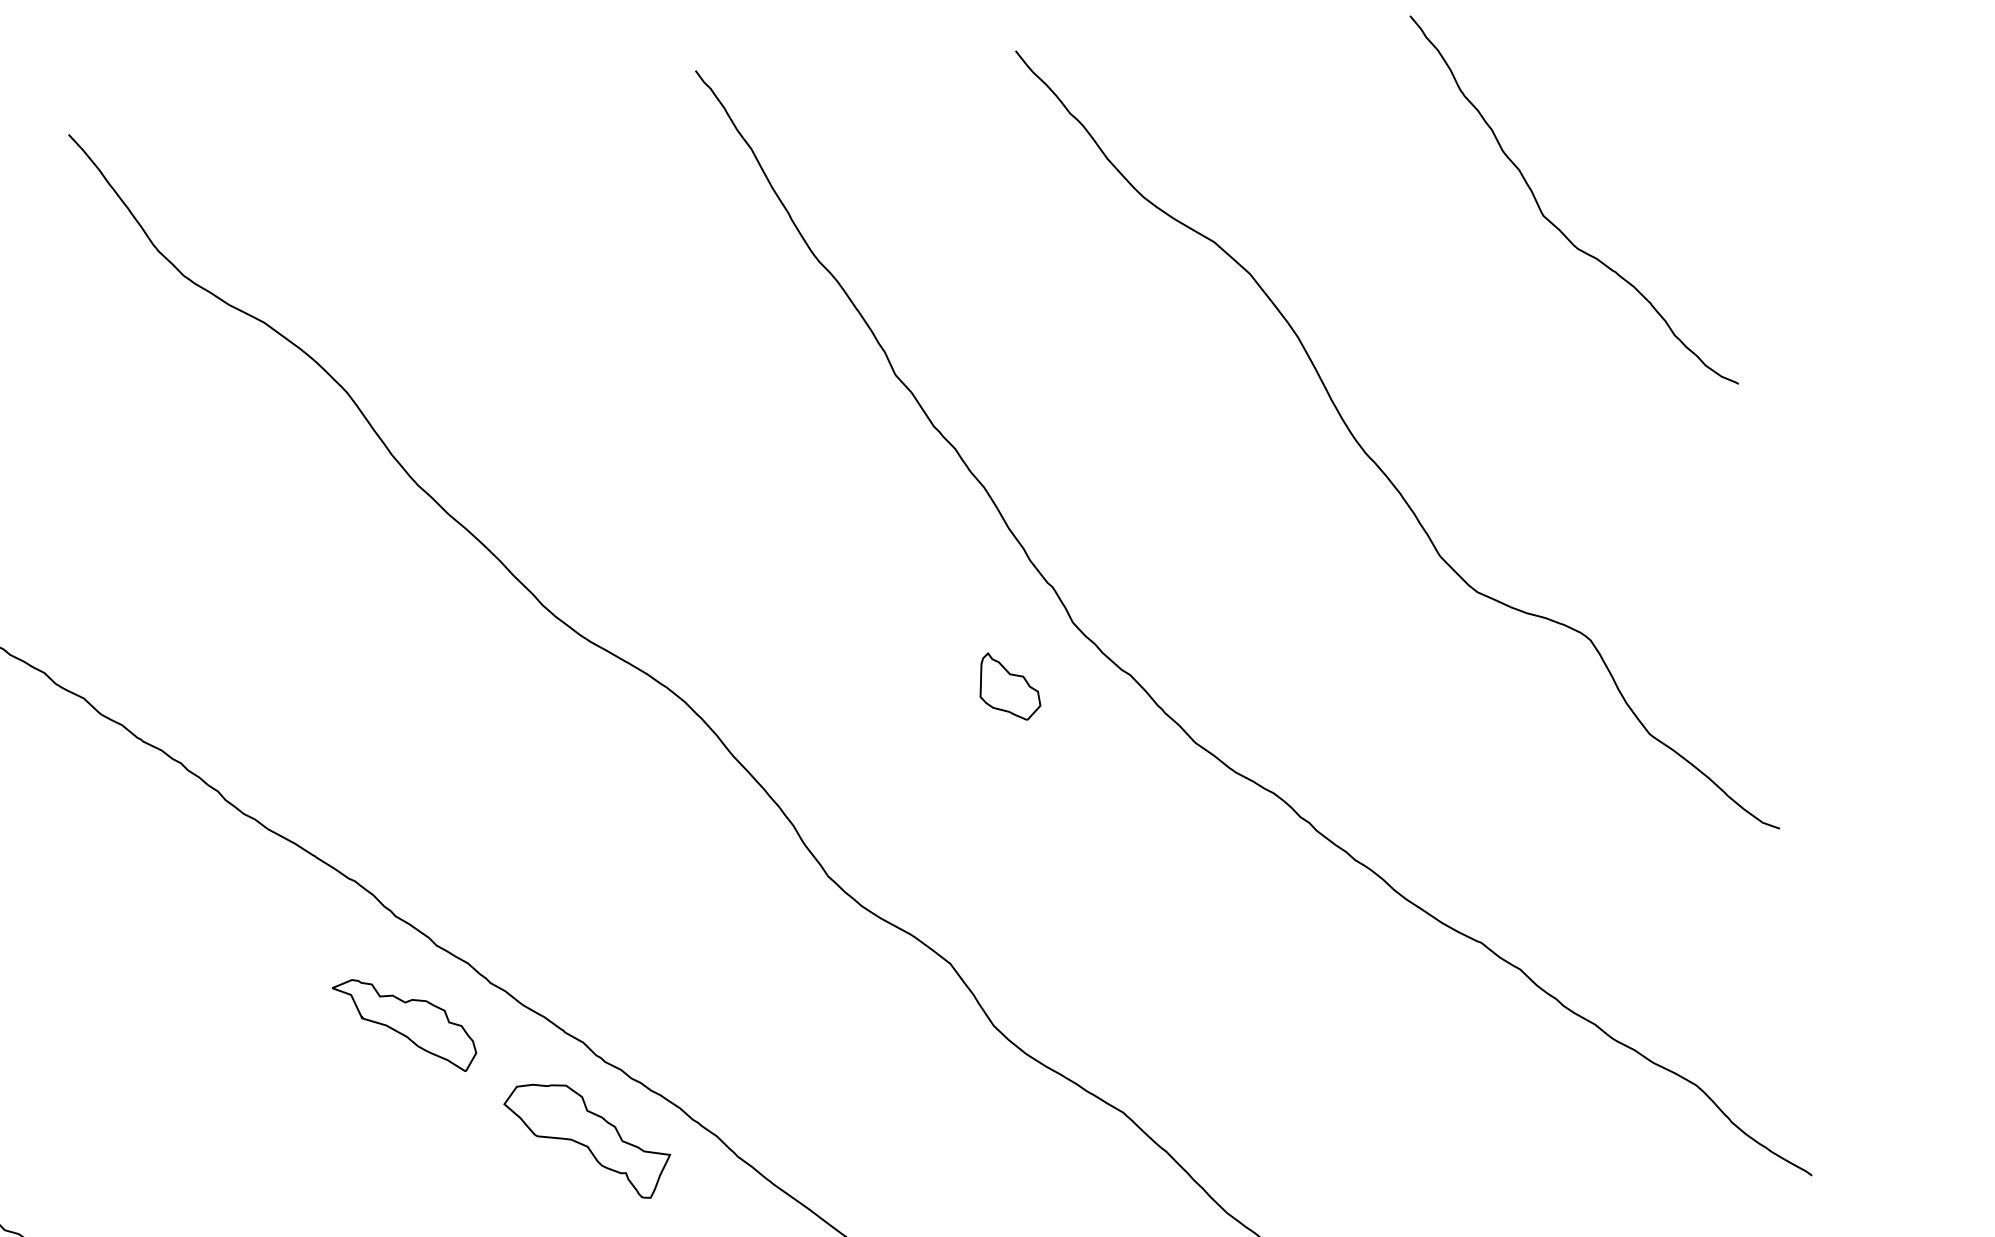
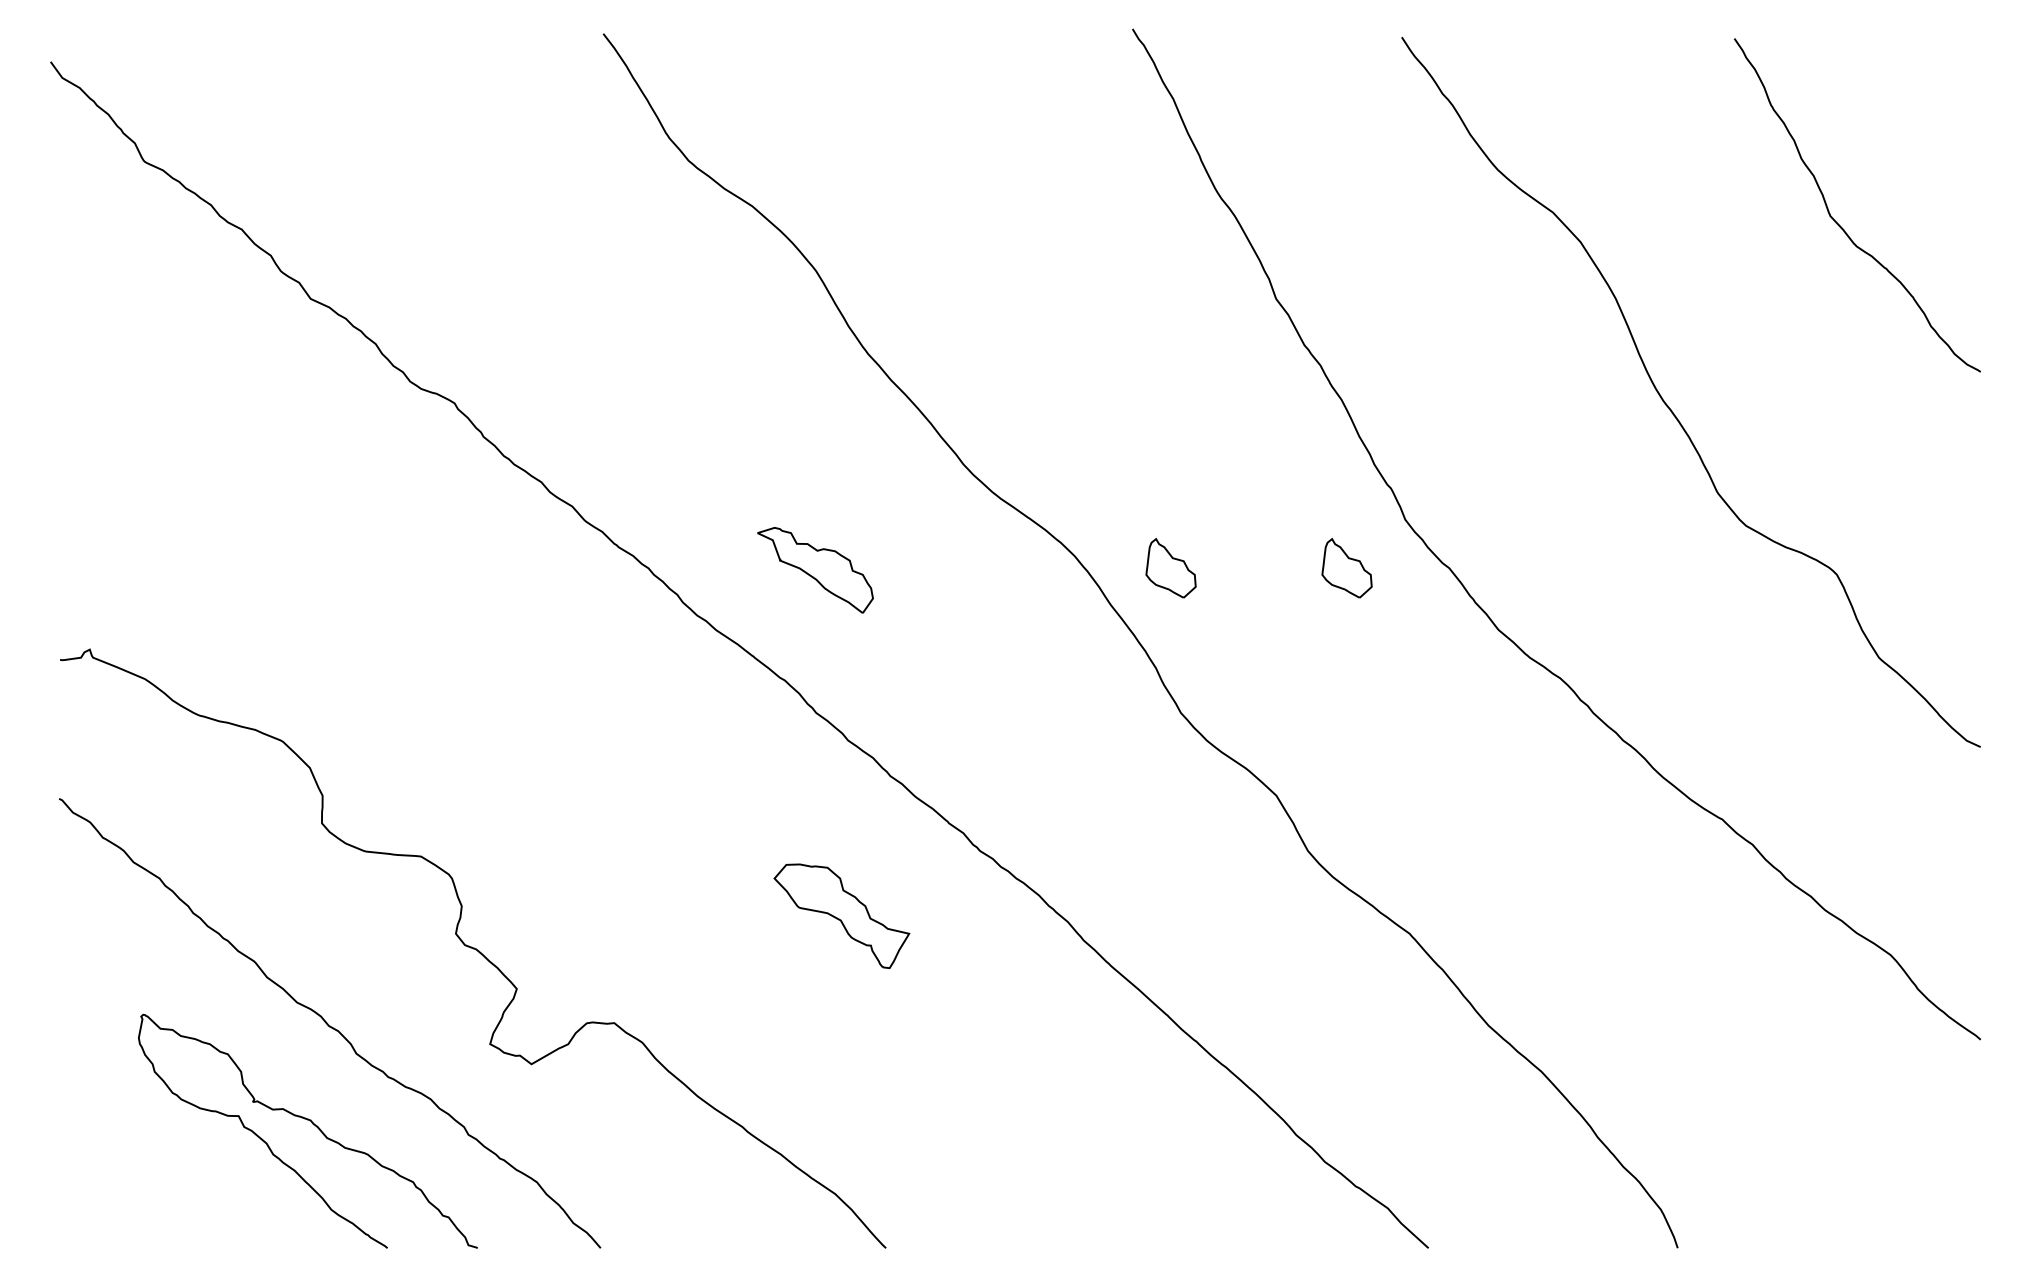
part: (799, 704) -> (1170, 567), added
part: (405, 1026) -> (815, 570), moved
part: (587, 1141) -> (841, 916), moved

